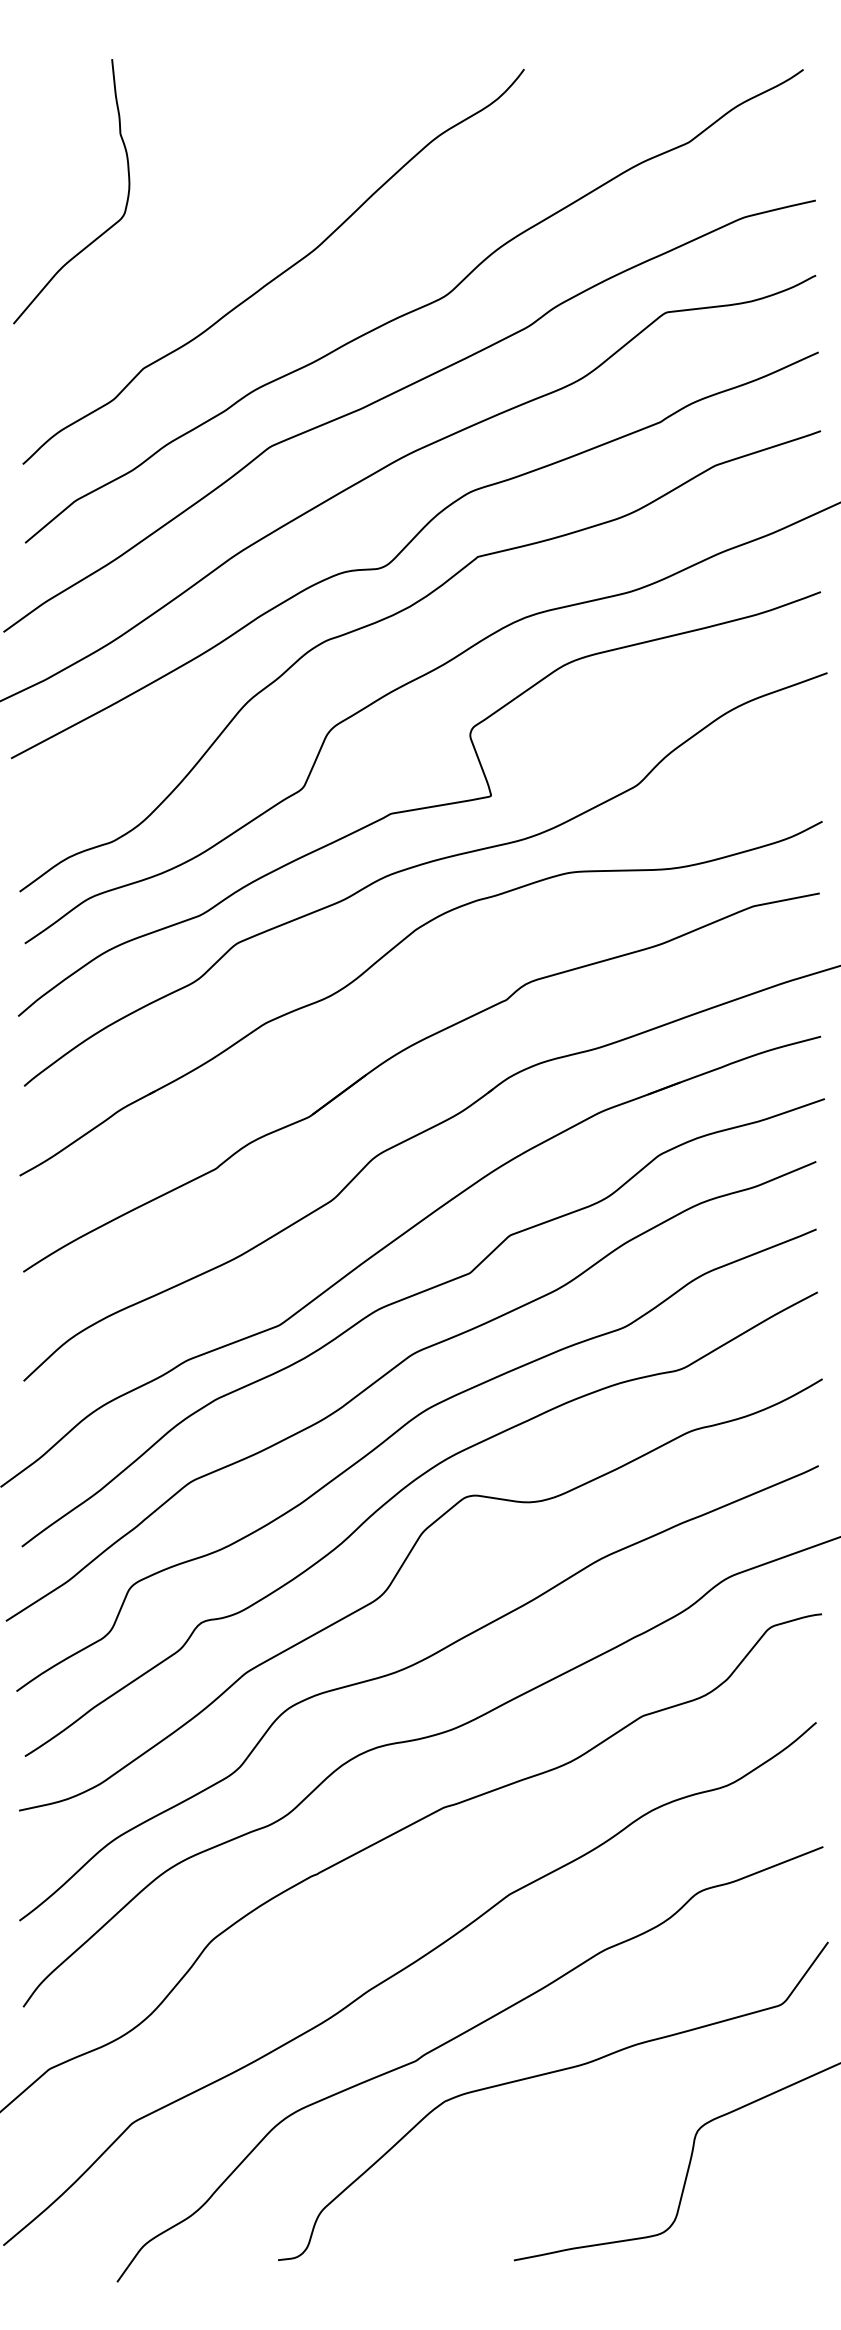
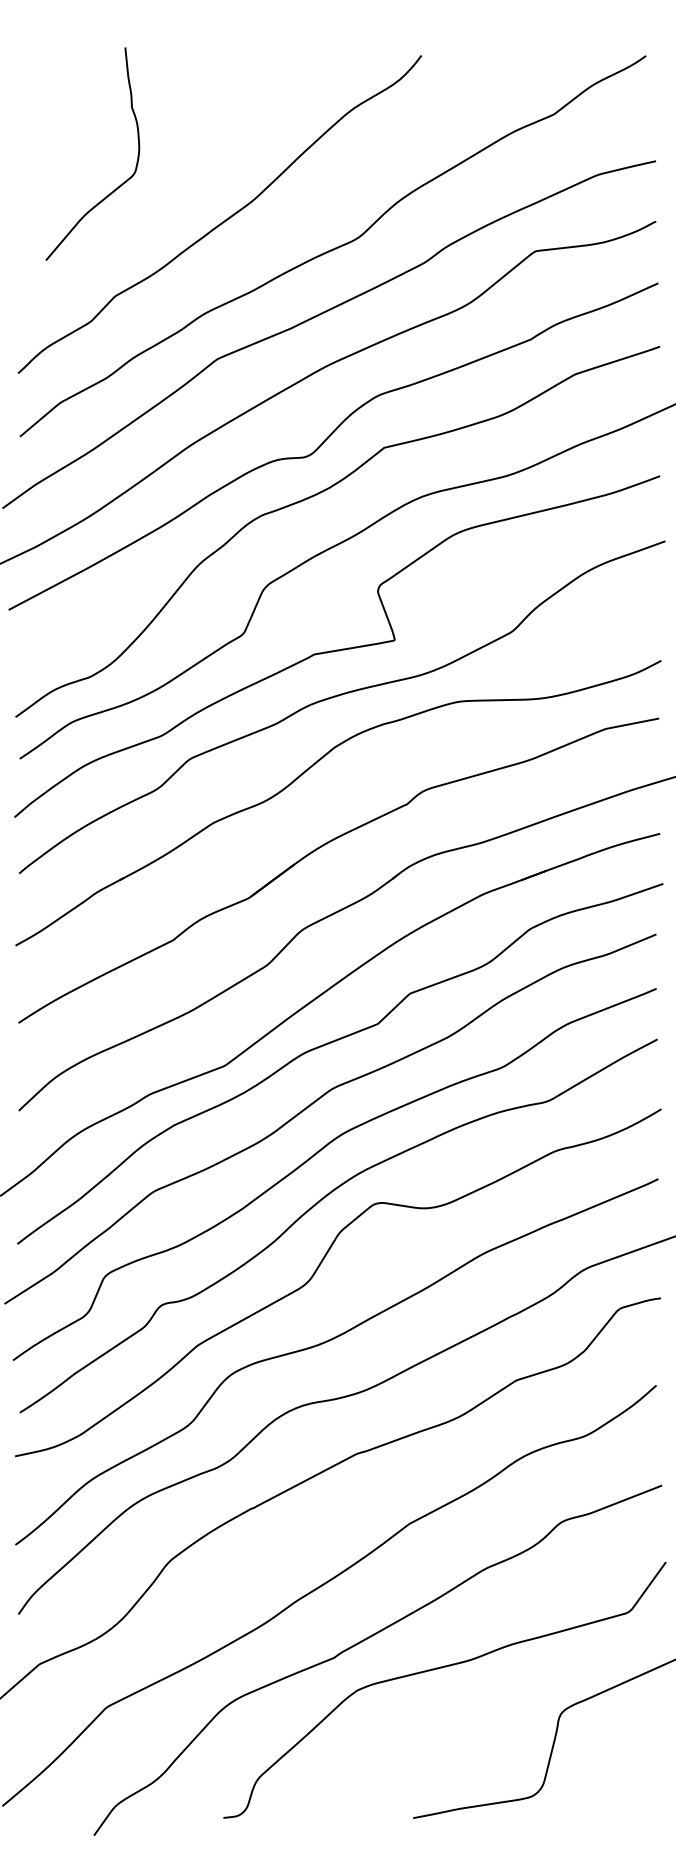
curve: (101, 233) -> (116, 187), moved

